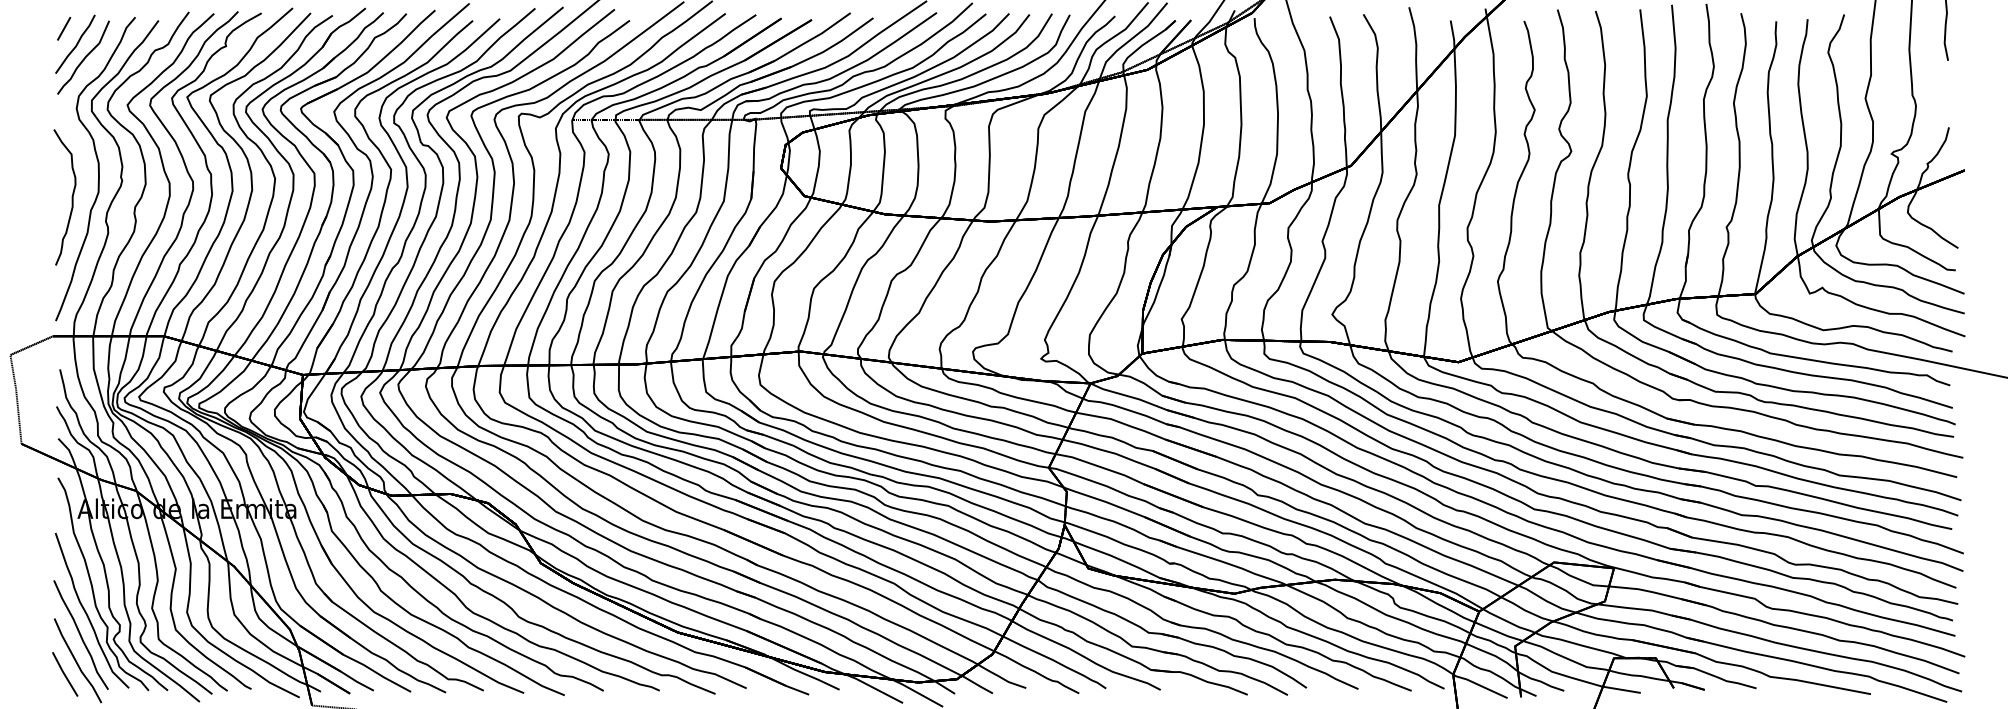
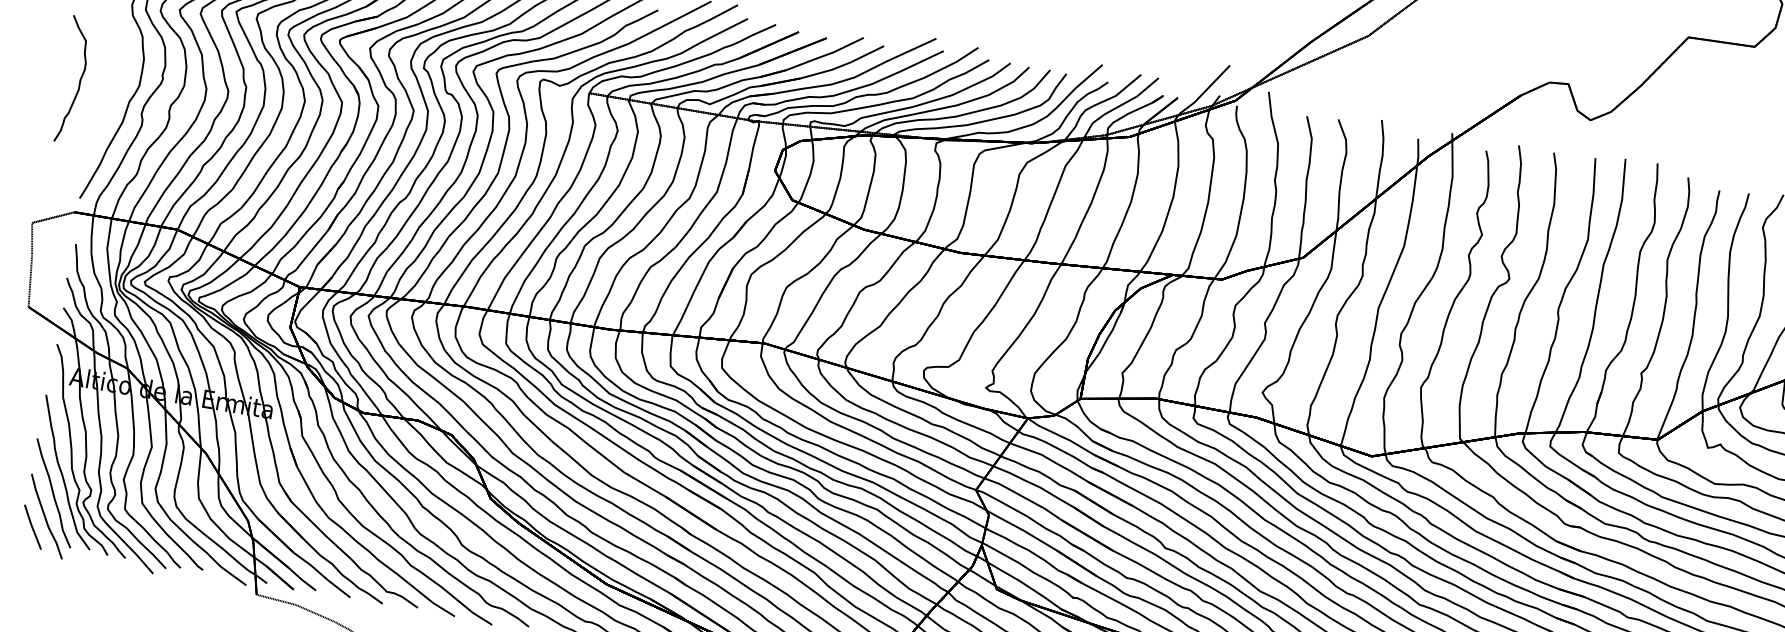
curve: (71, 197) -> (79, 80), moved

